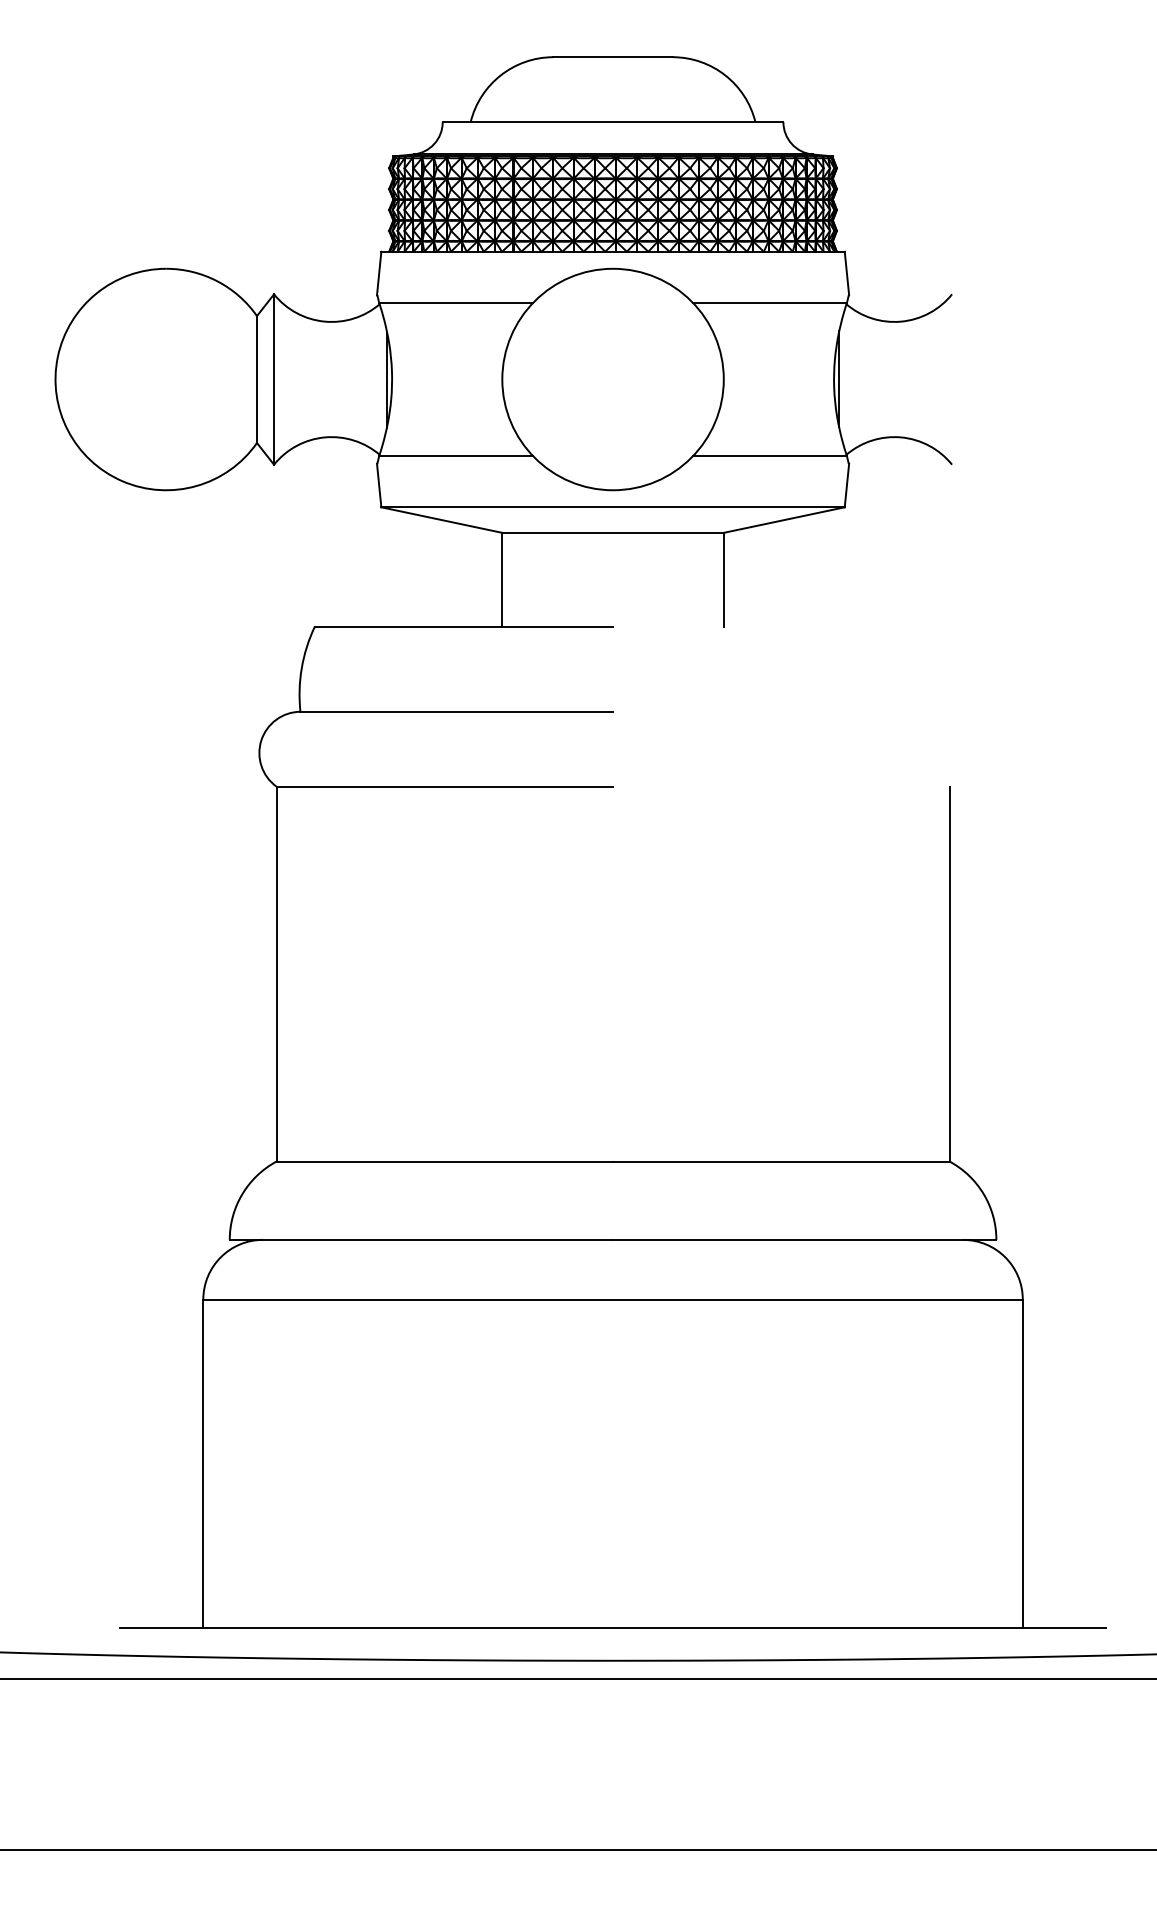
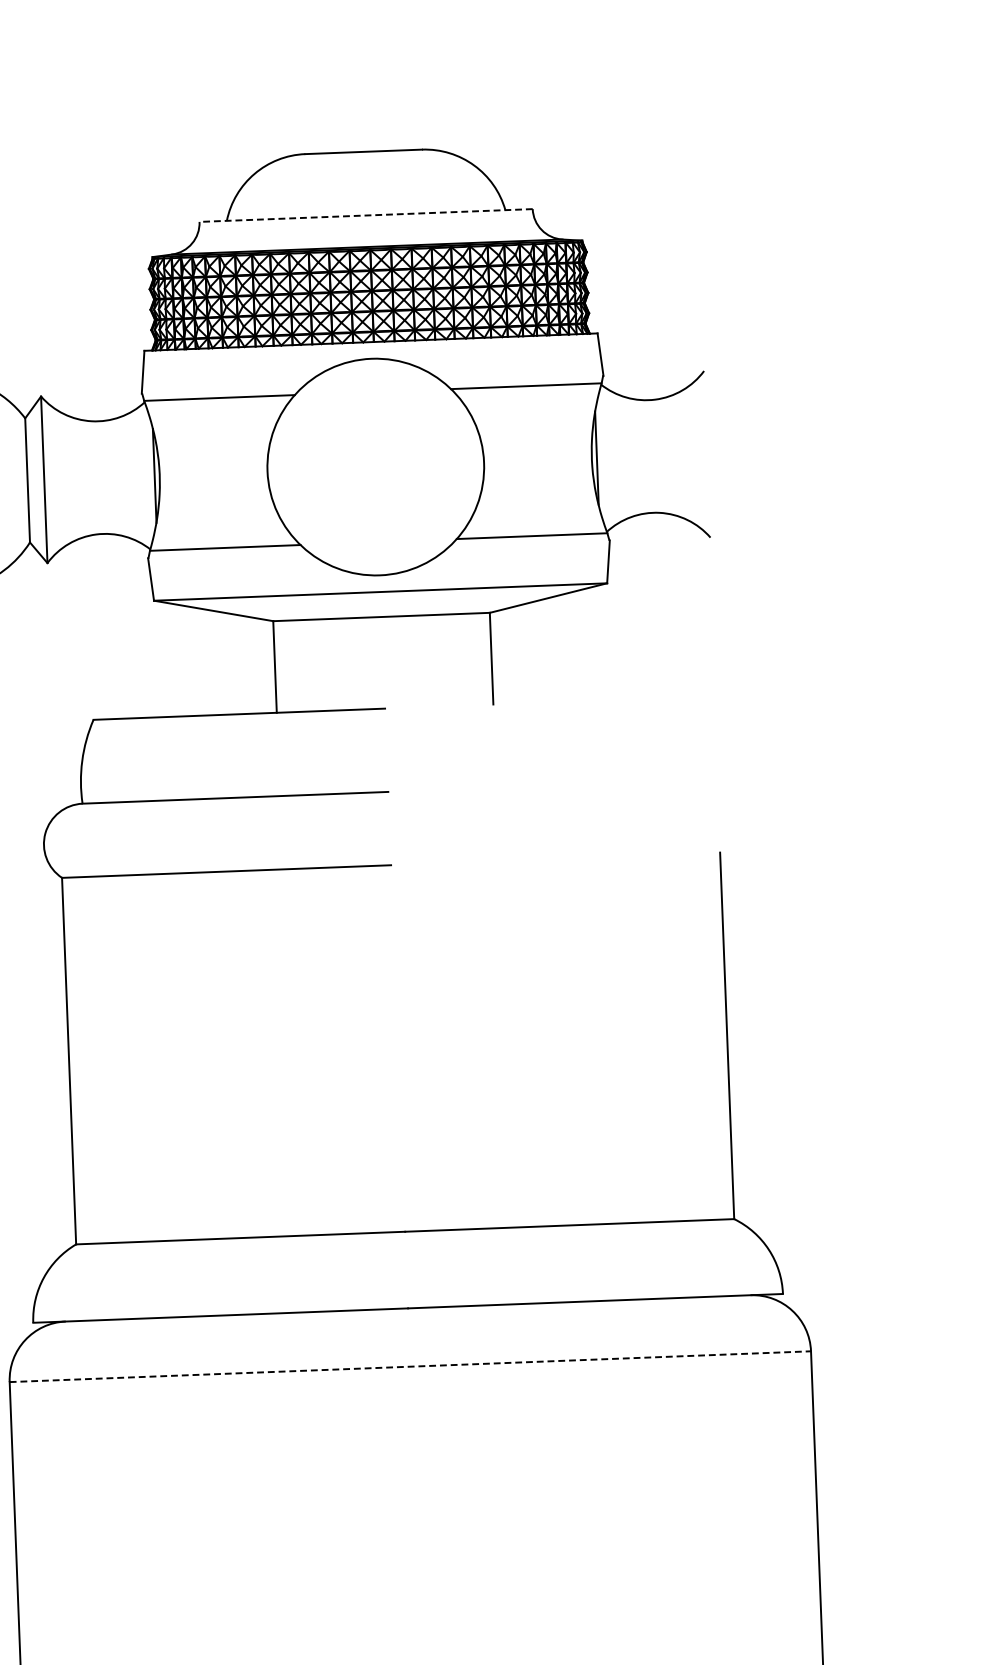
line: (612, 122) -> (365, 215), solid -> dashed
line: (613, 1299) -> (410, 1366), solid -> dashed

